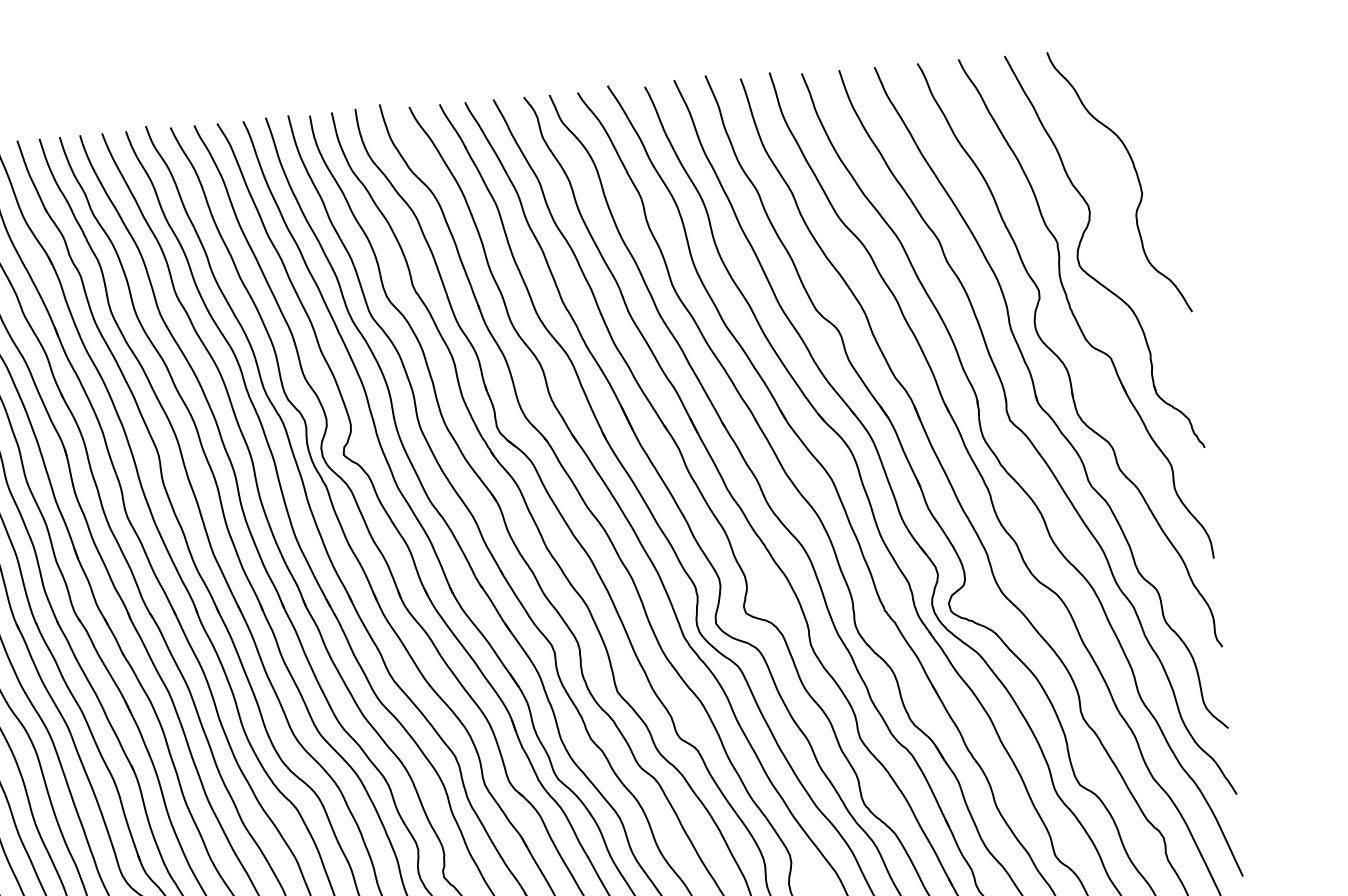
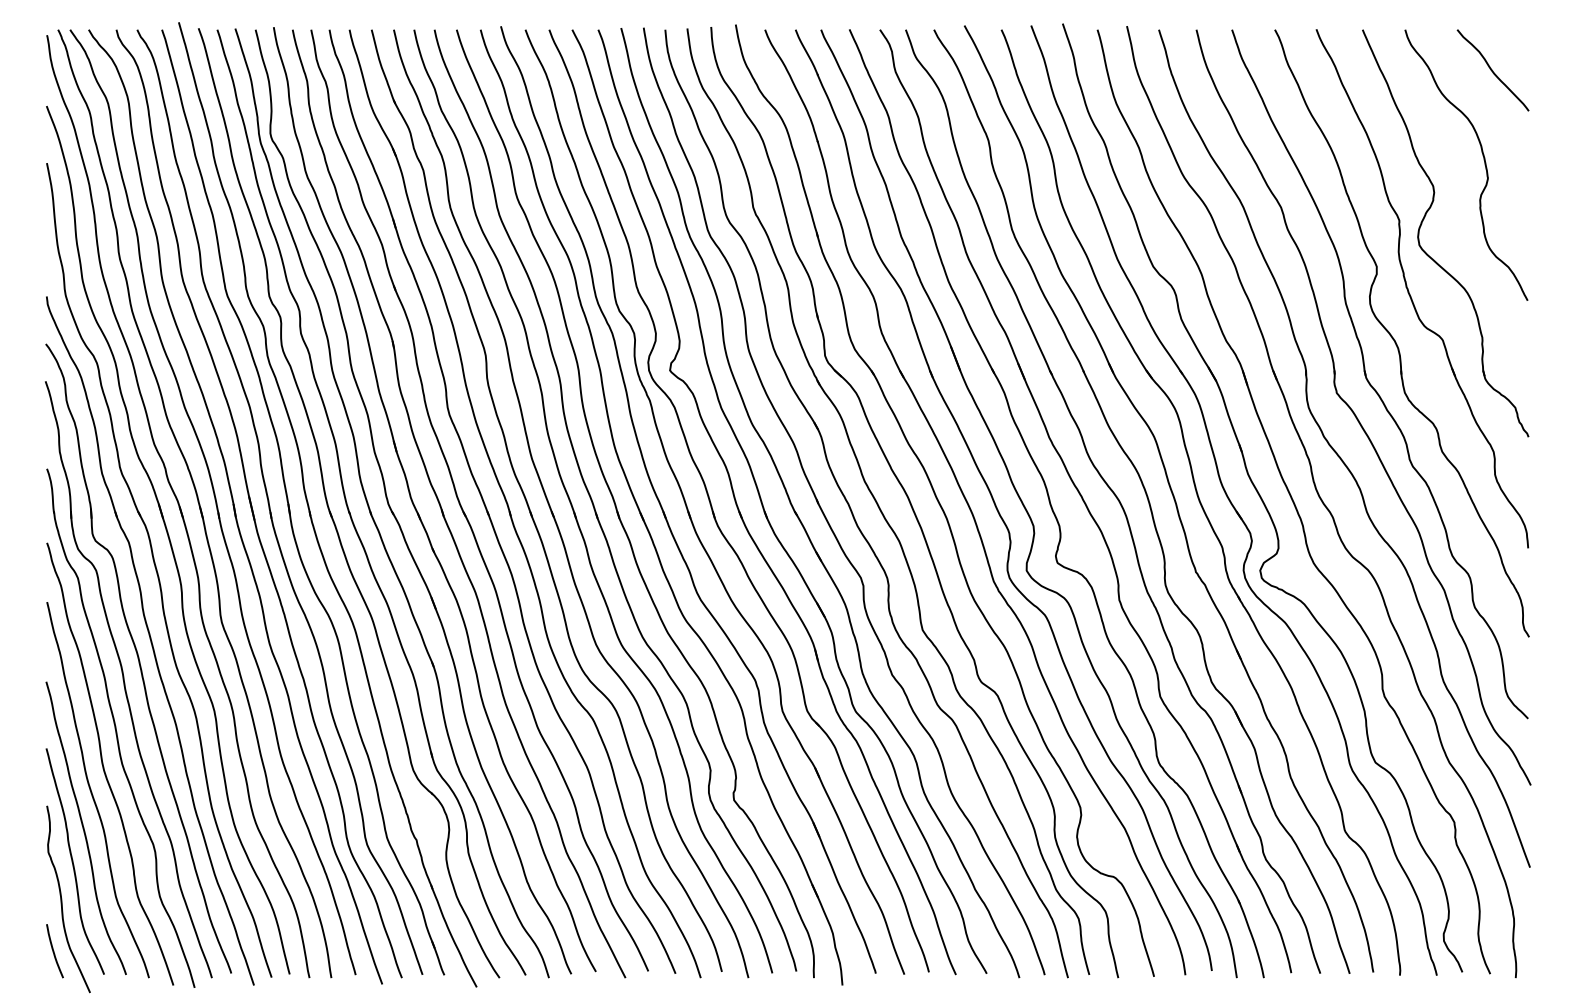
curve: (1137, 85) -> (1492, 70), added

